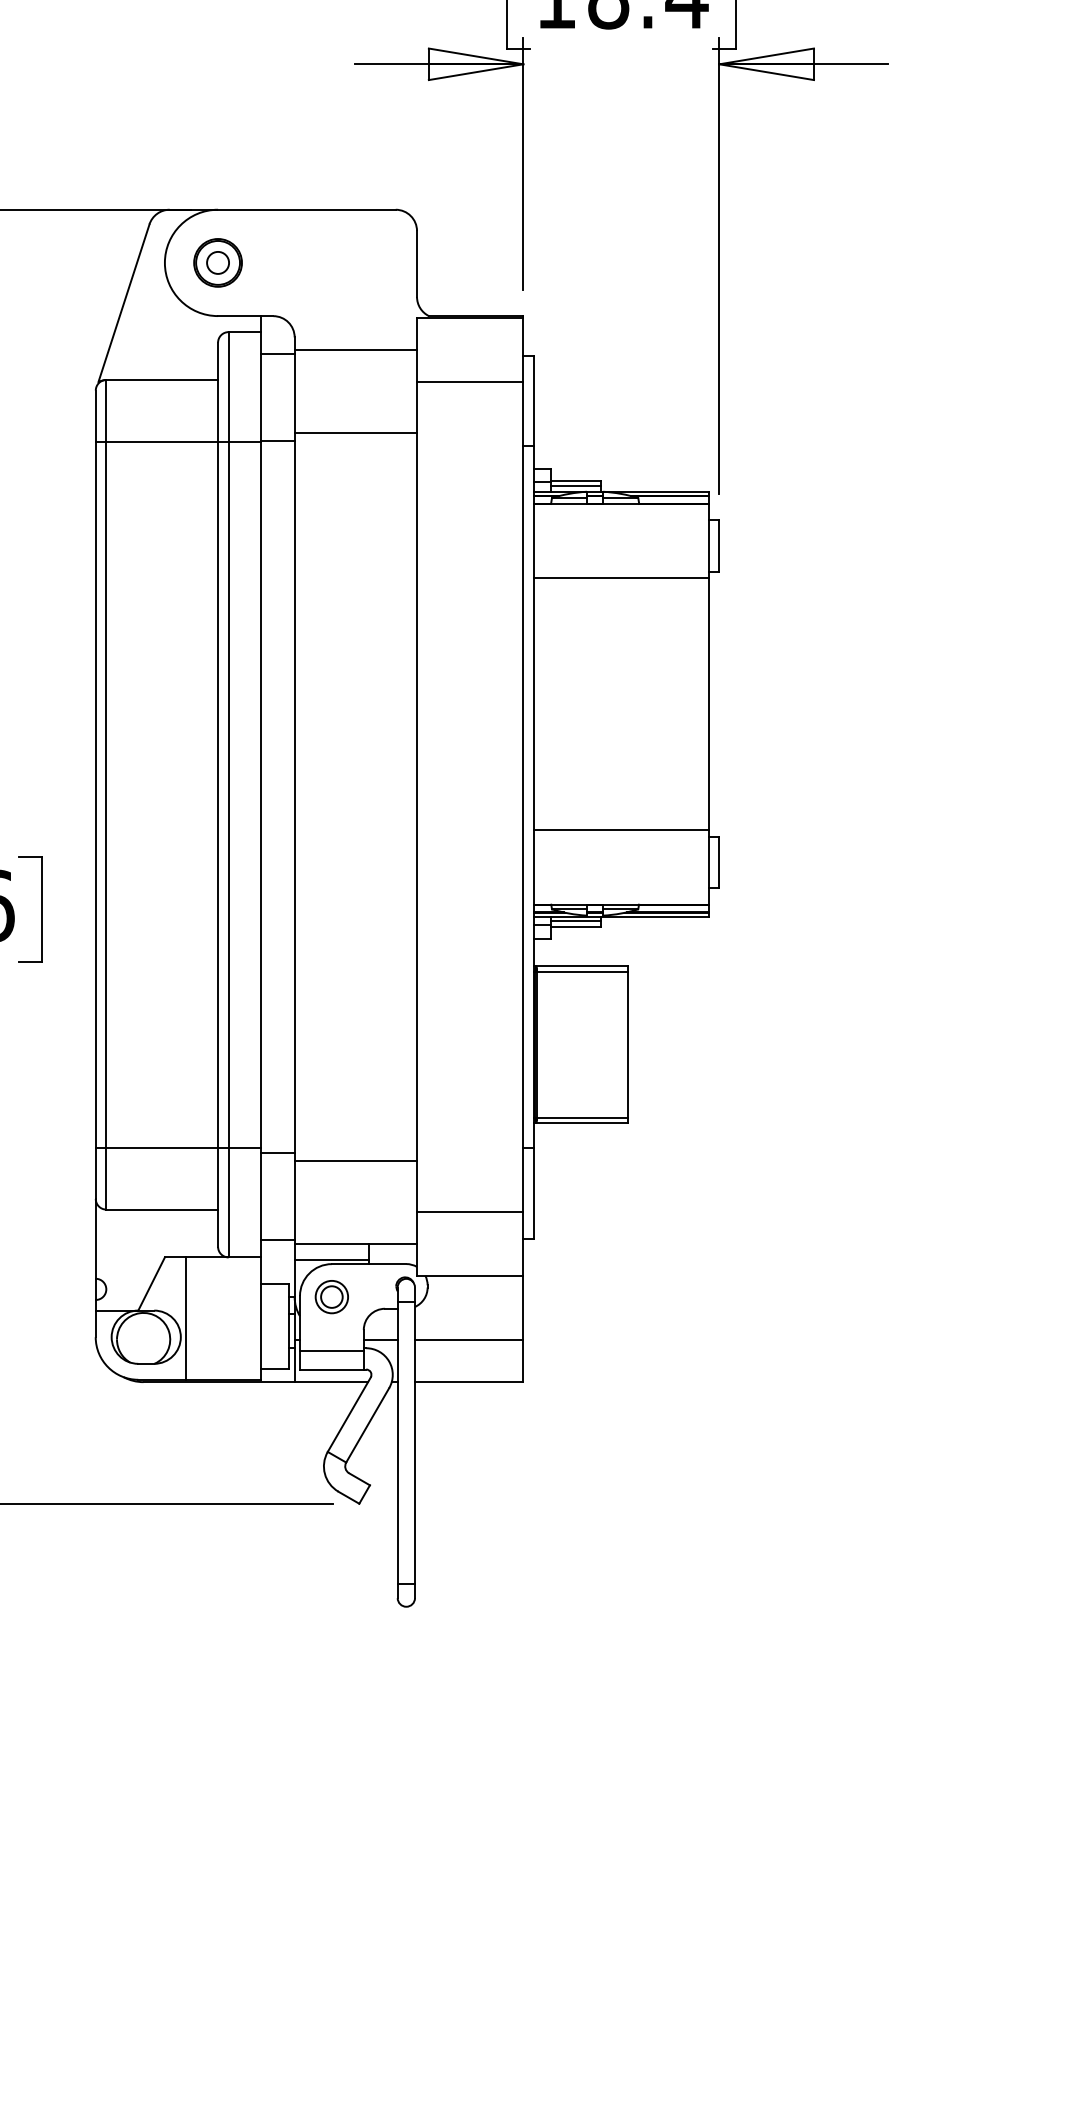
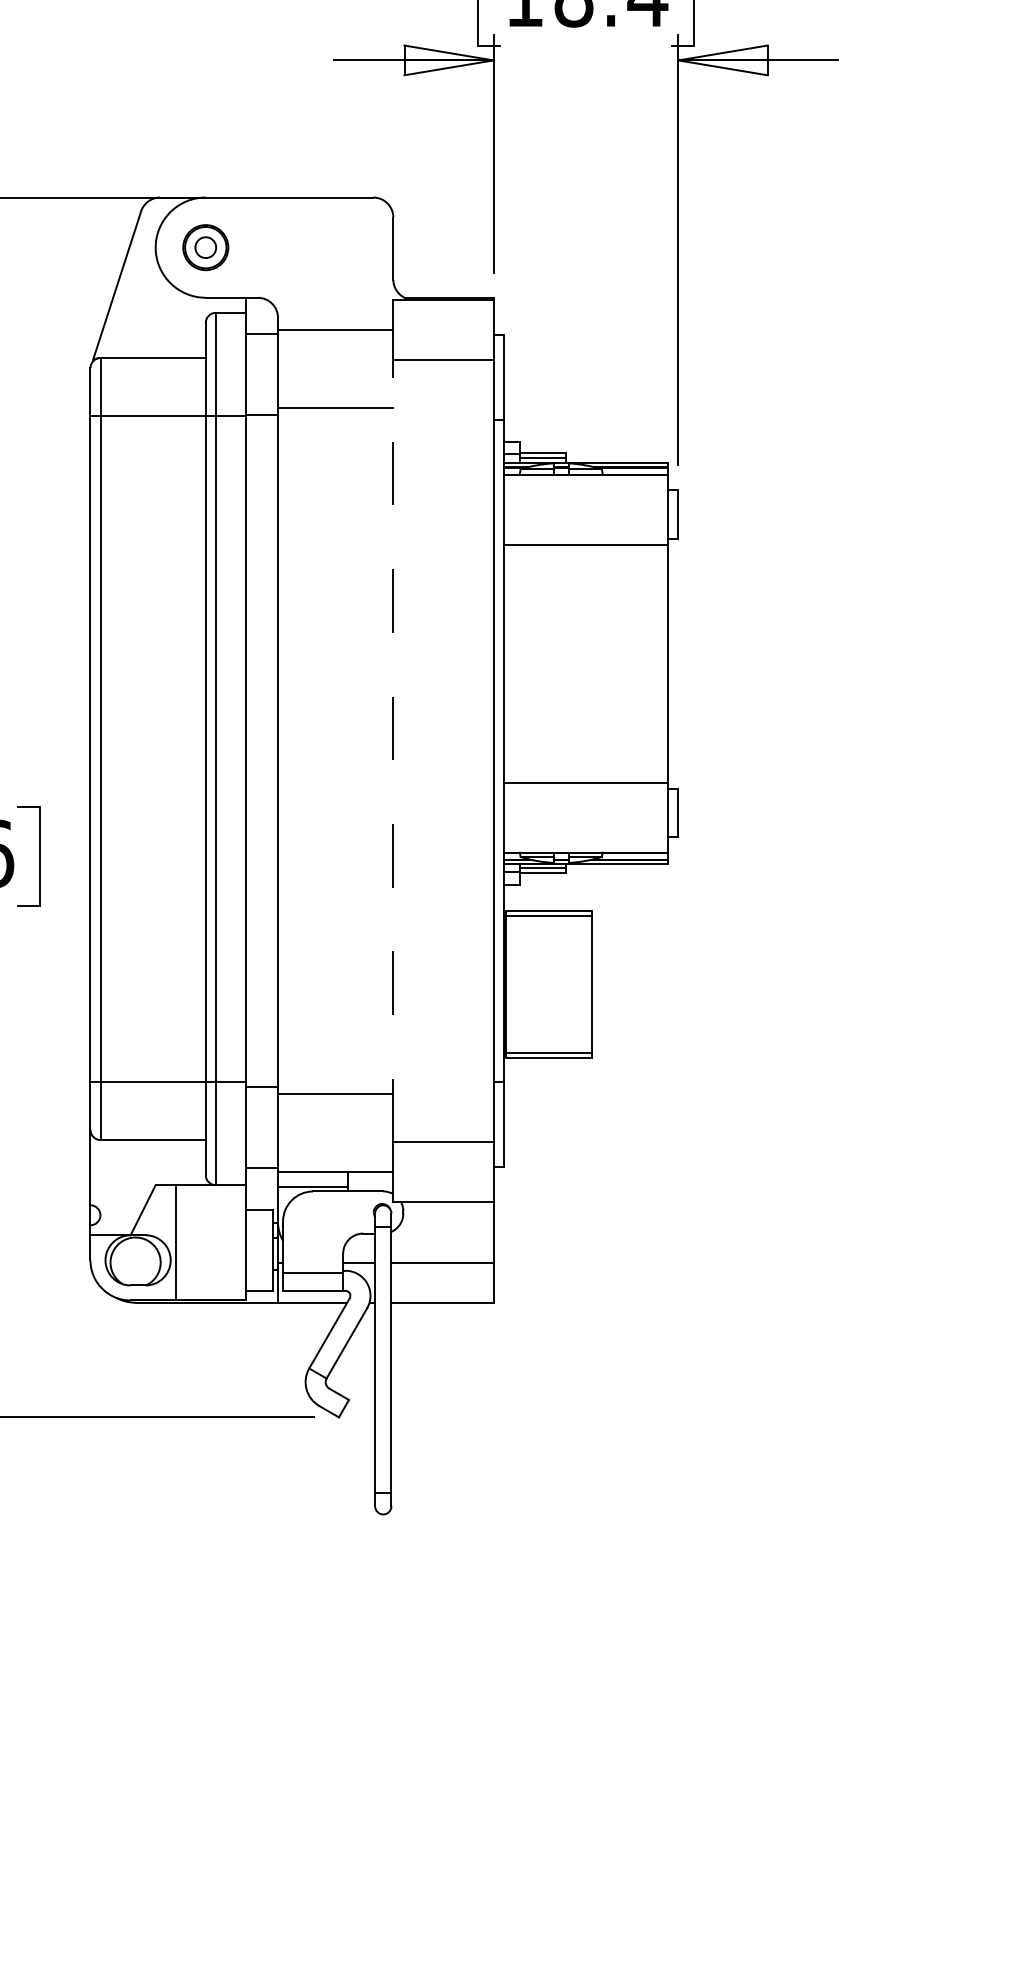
line: (417, 796) -> (393, 750), solid -> dashed
part: (332, 1297) -> (313, 1222), removed

